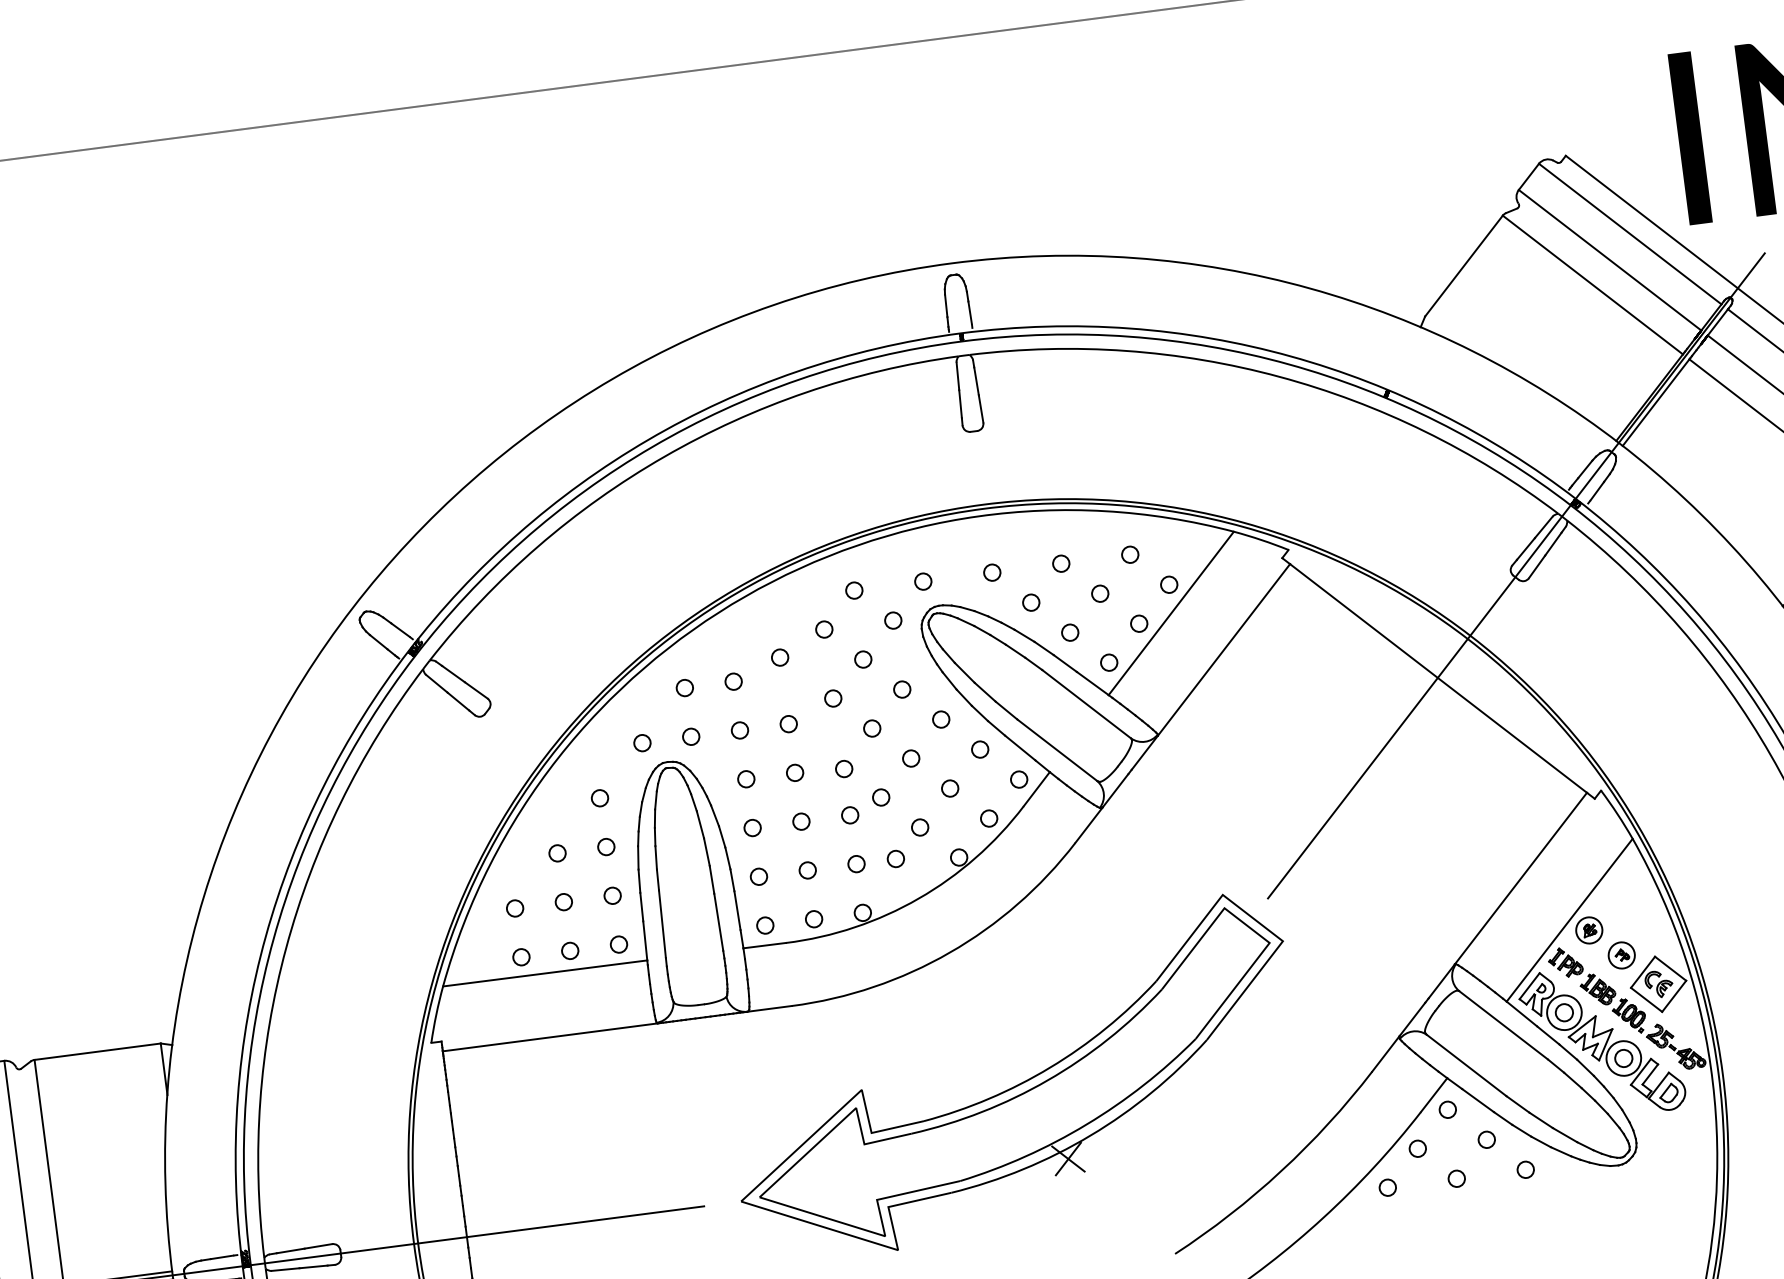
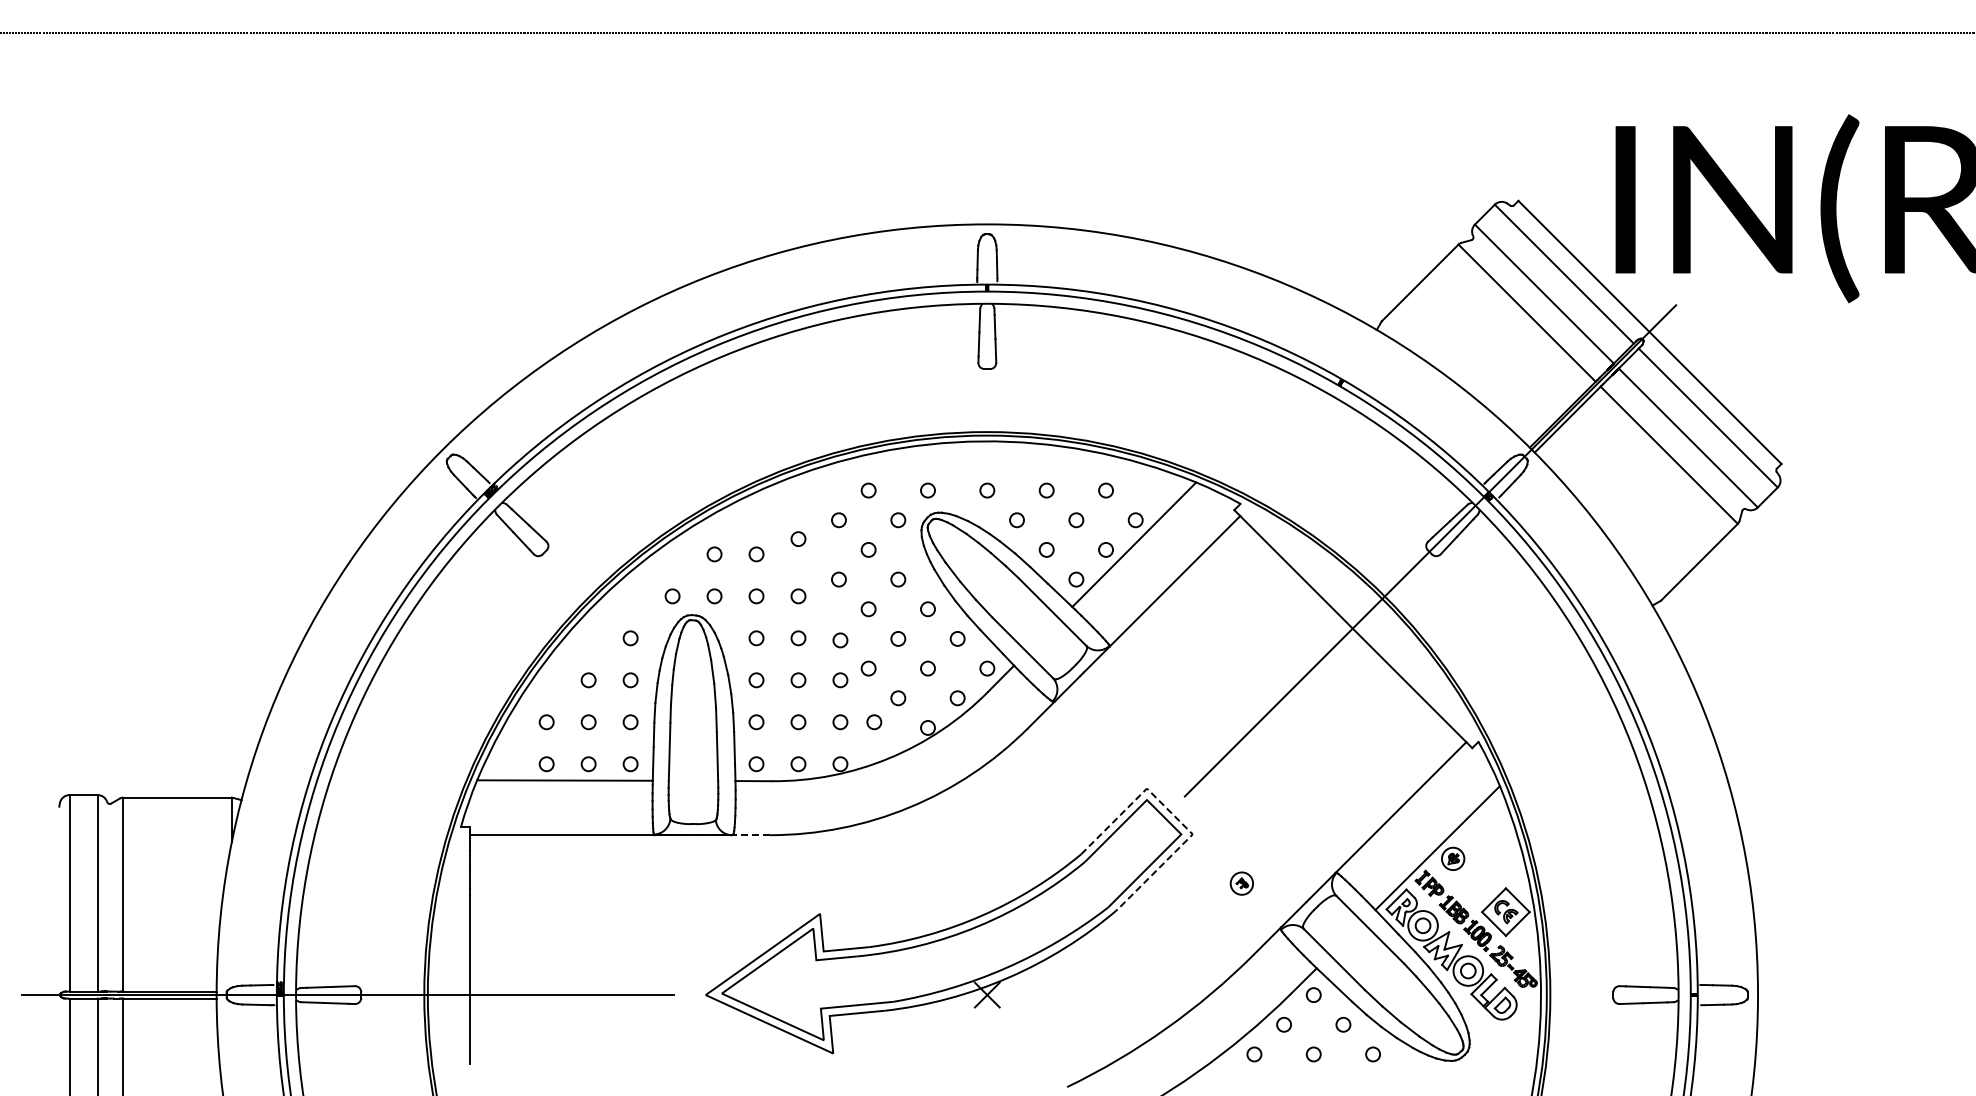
line: (1260, 923) -> (1175, 816), solid -> dashed
part: (1621, 955) -> (1241, 883), moved
line: (769, 1009) -> (750, 835), solid -> dashed

